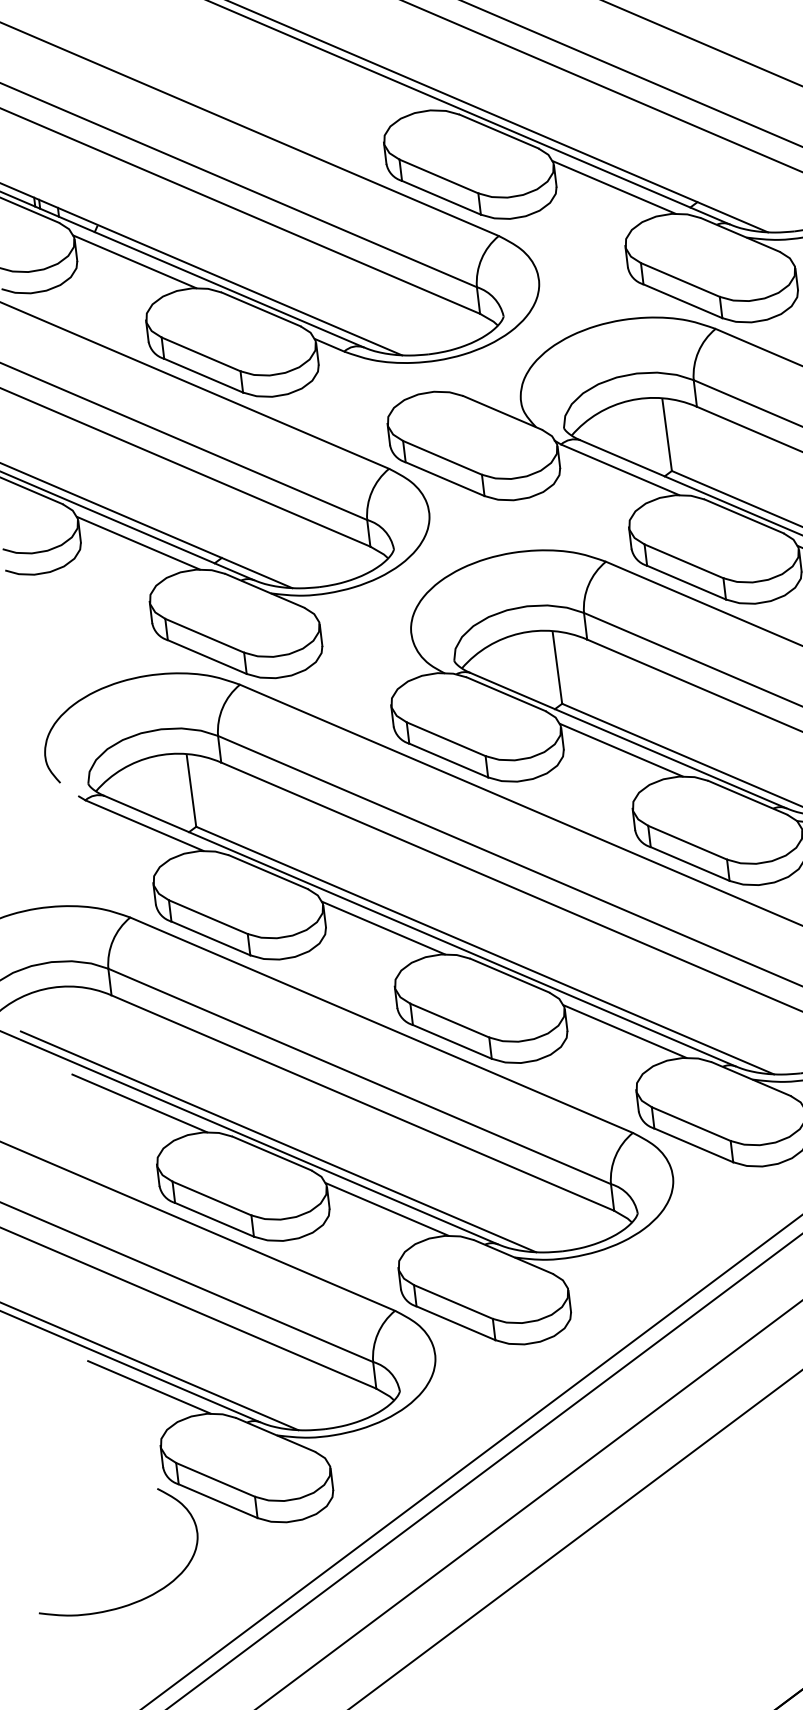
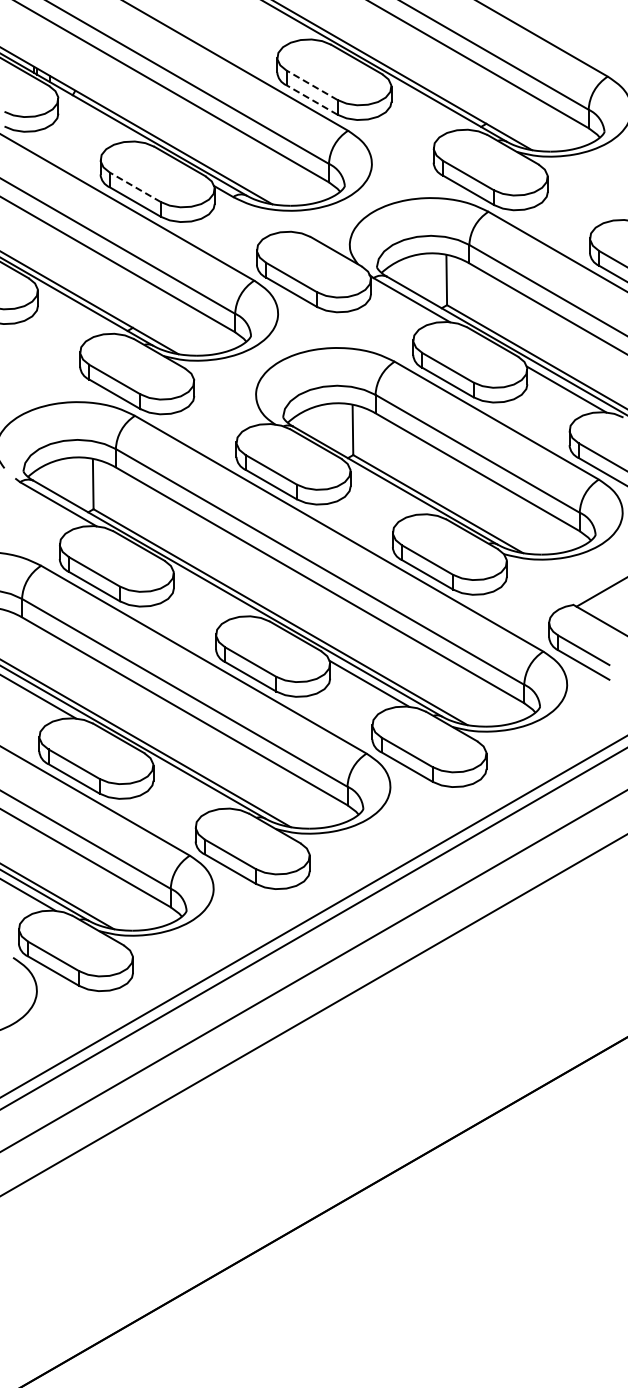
line: (438, 176) -> (311, 85), solid -> dashed
line: (613, 186) -> (430, 106), removed
line: (440, 197) -> (311, 99), solid -> dashed
line: (134, 261) -> (97, 118), removed
line: (199, 354) -> (134, 187), solid -> dashed
line: (137, 542) -> (76, 310), removed
line: (620, 750) -> (389, 491), removed
line: (382, 928) -> (212, 593), removed
line: (386, 1208) -> (192, 785), removed

